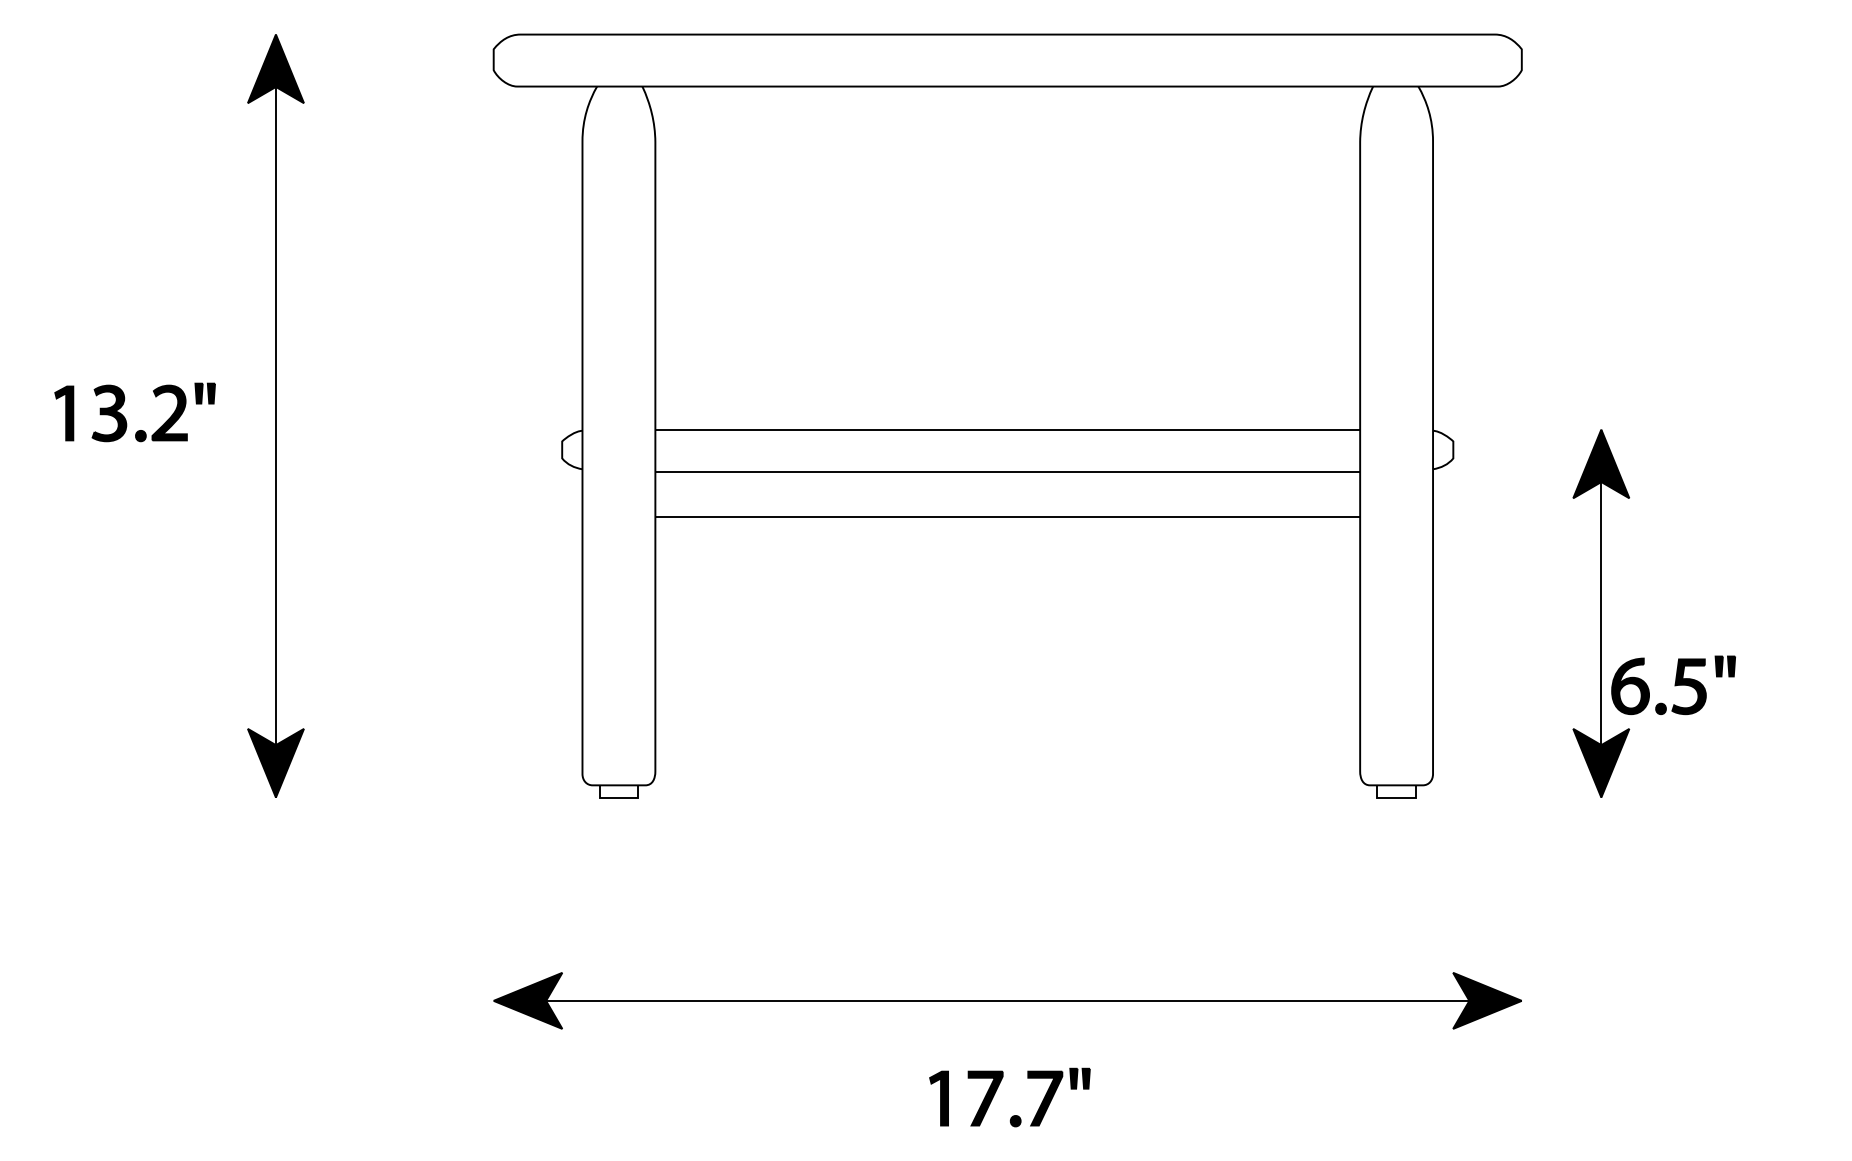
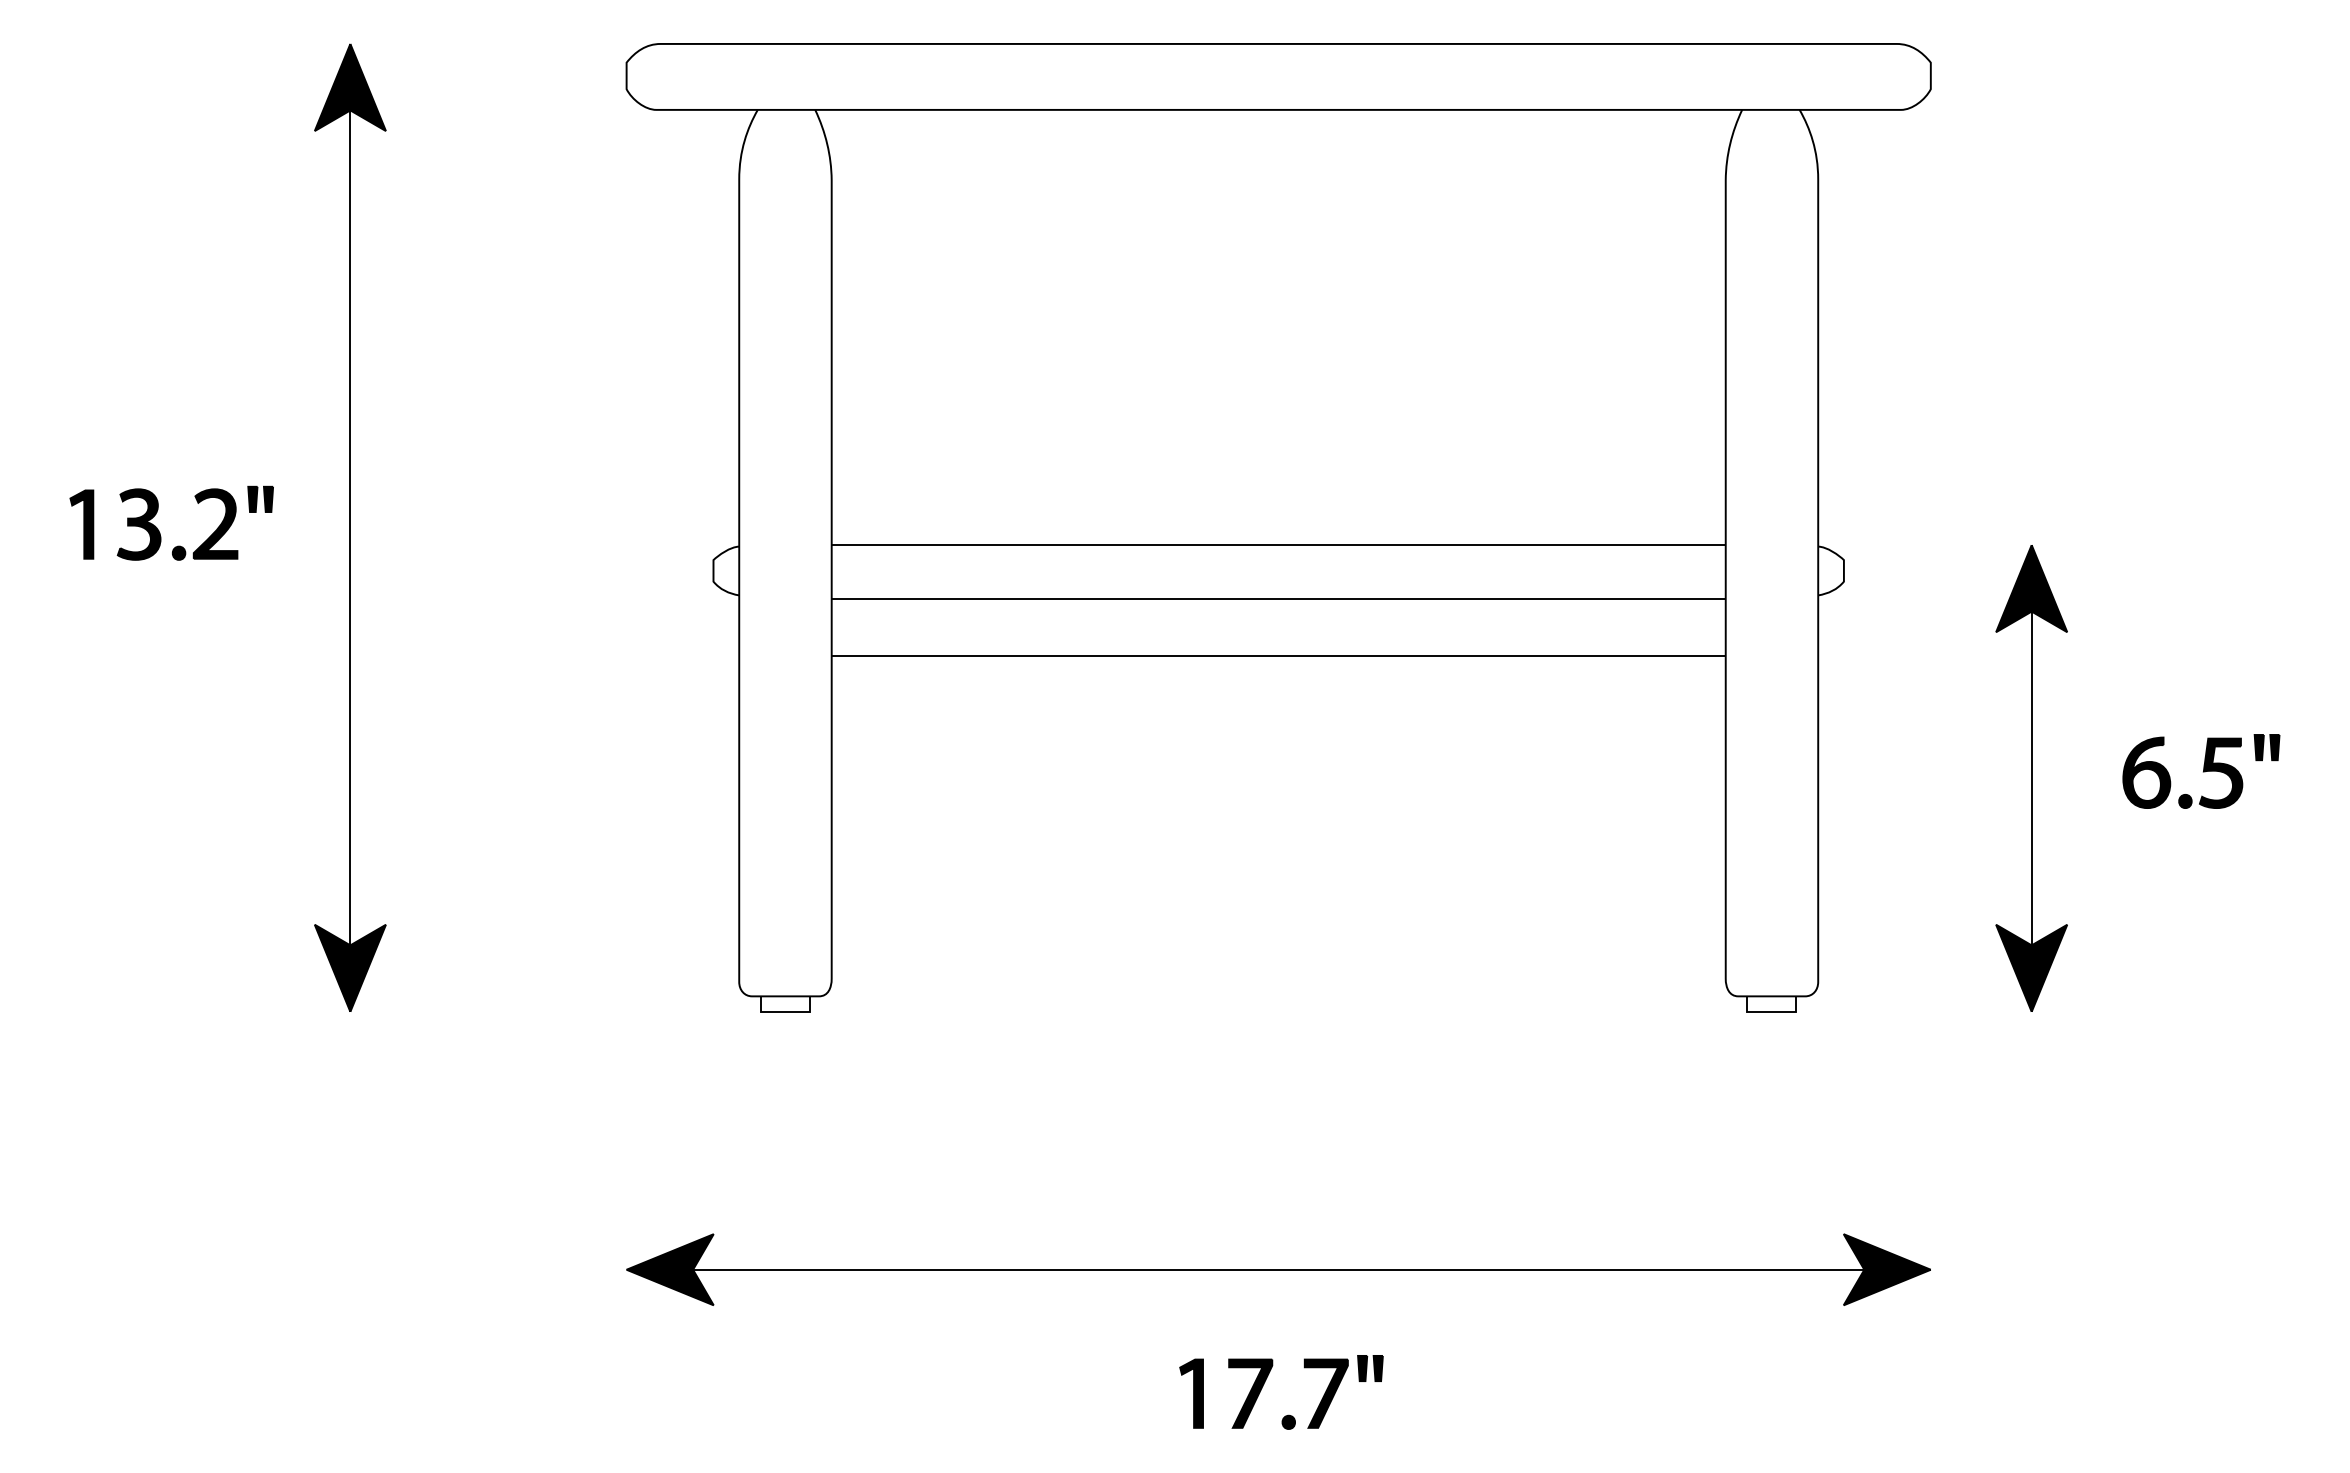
part: (1673, 685) -> (2201, 771), moved

